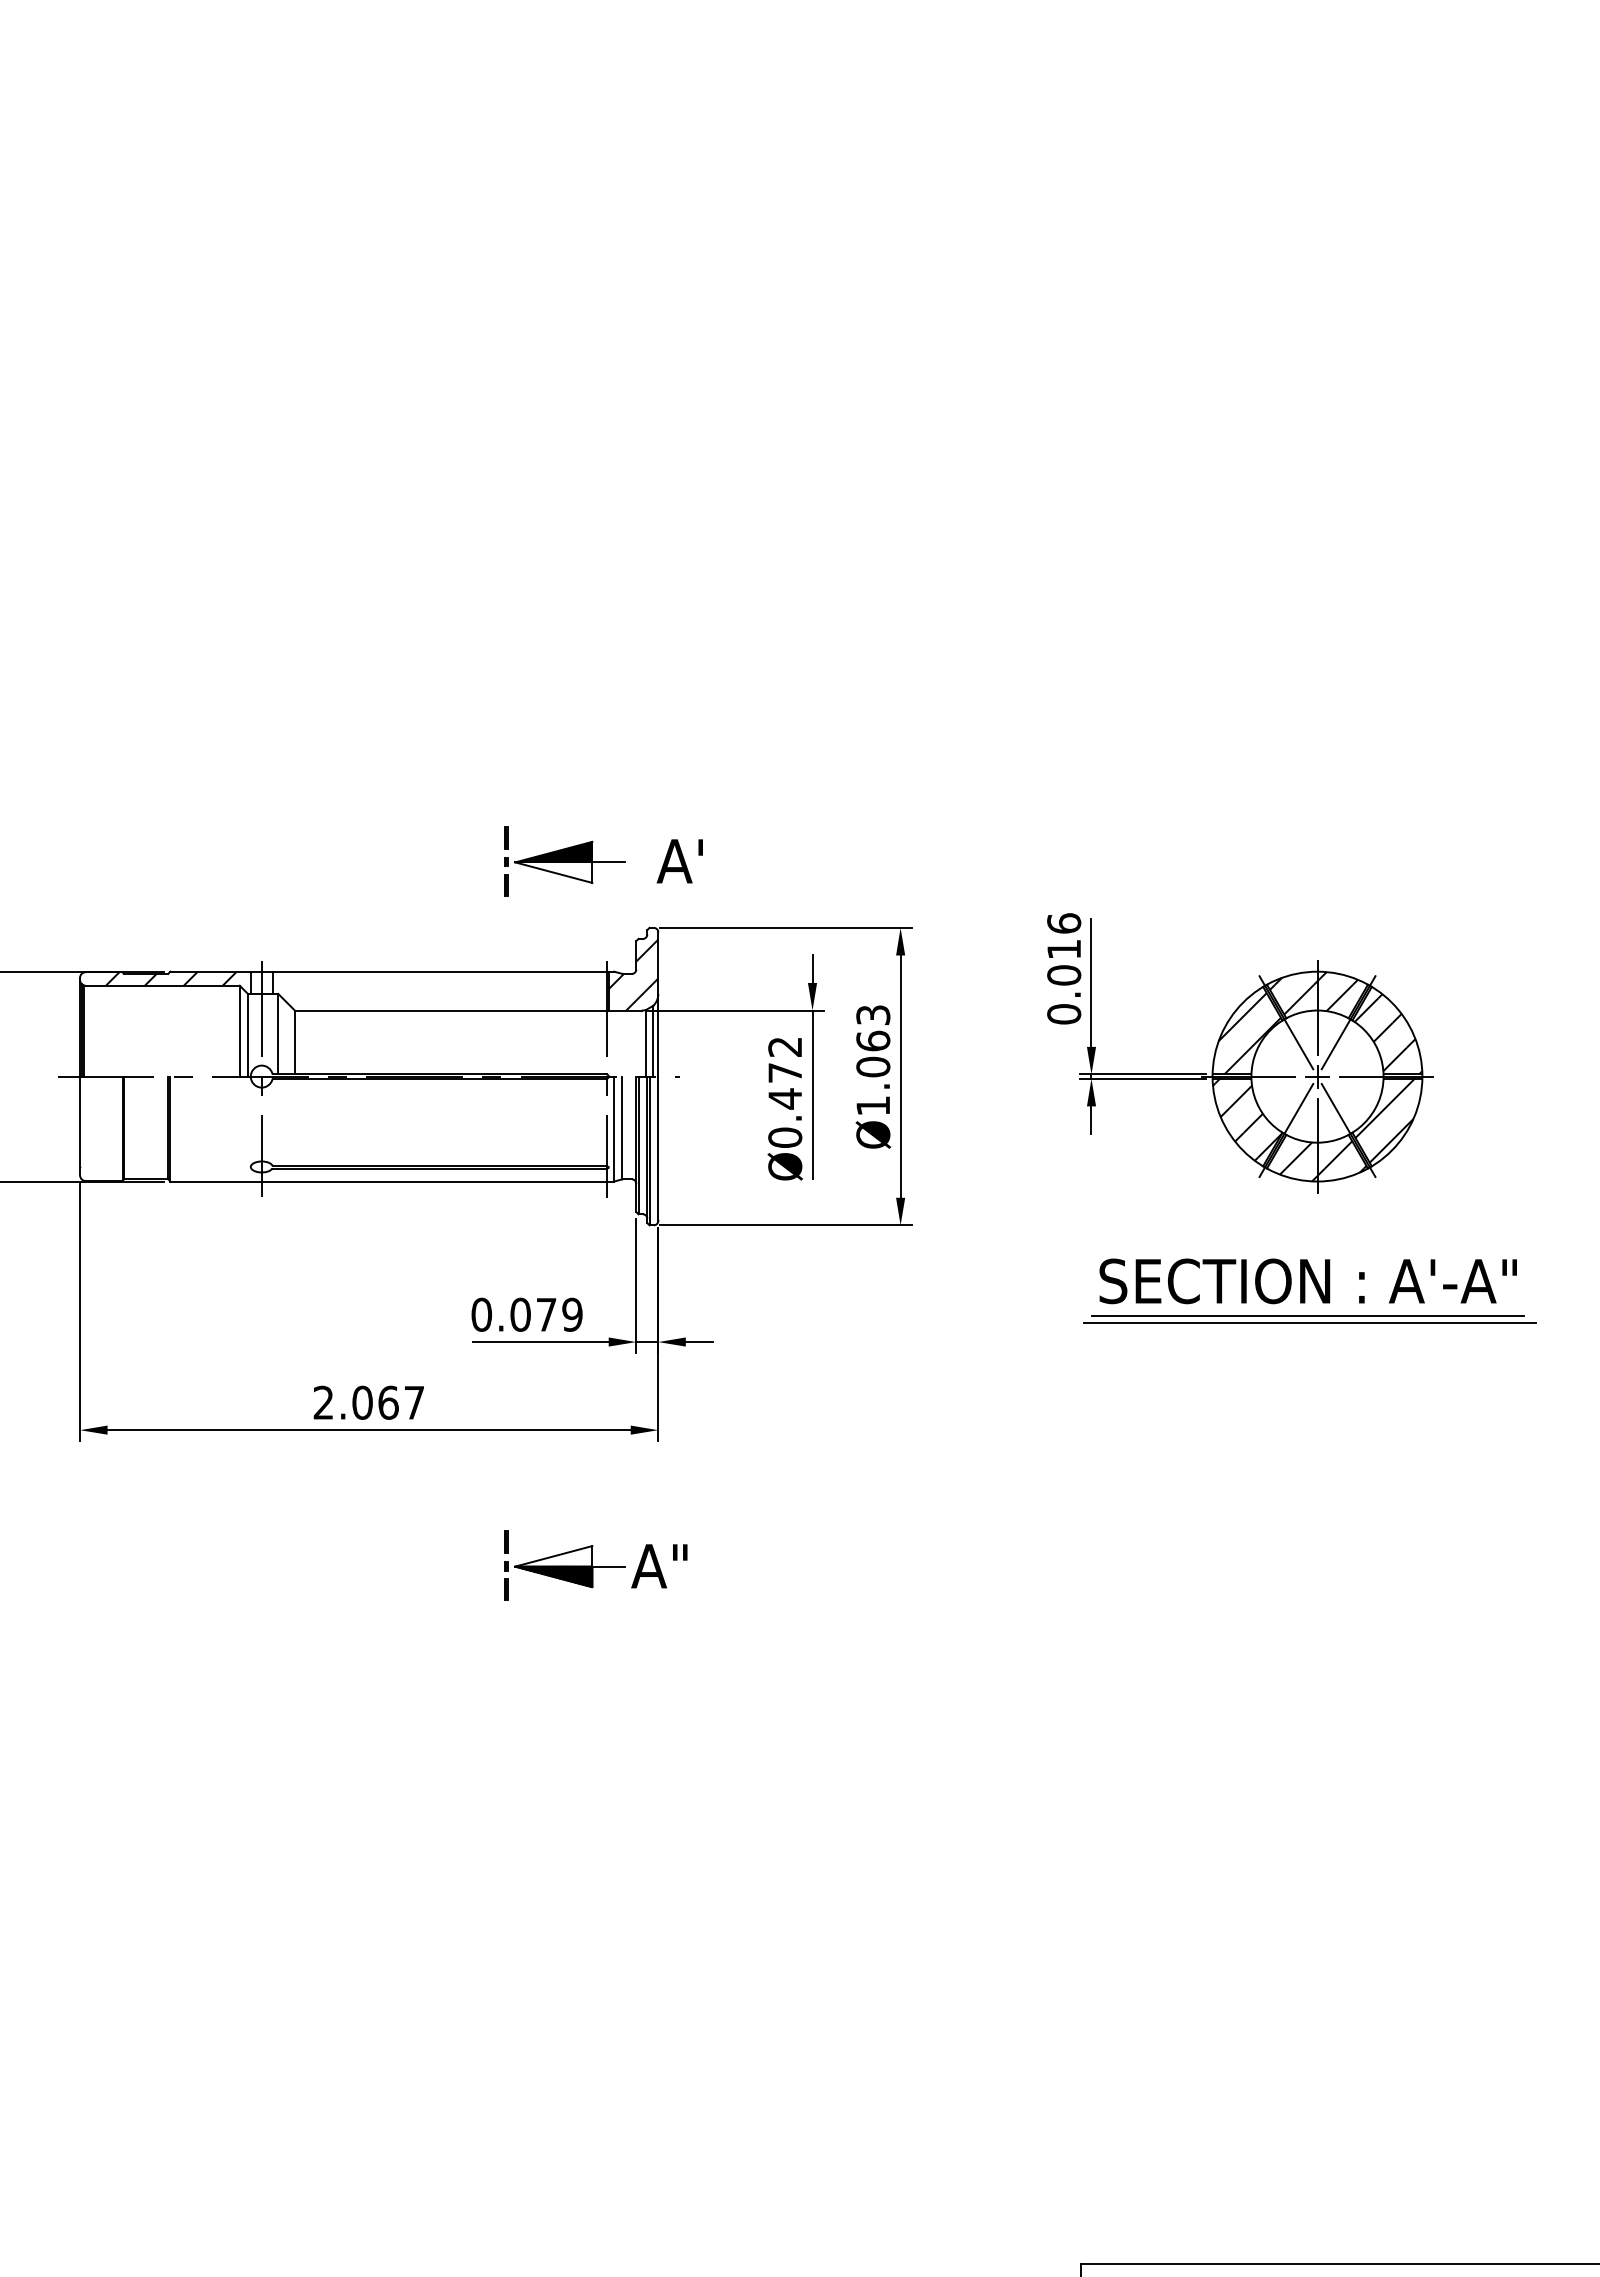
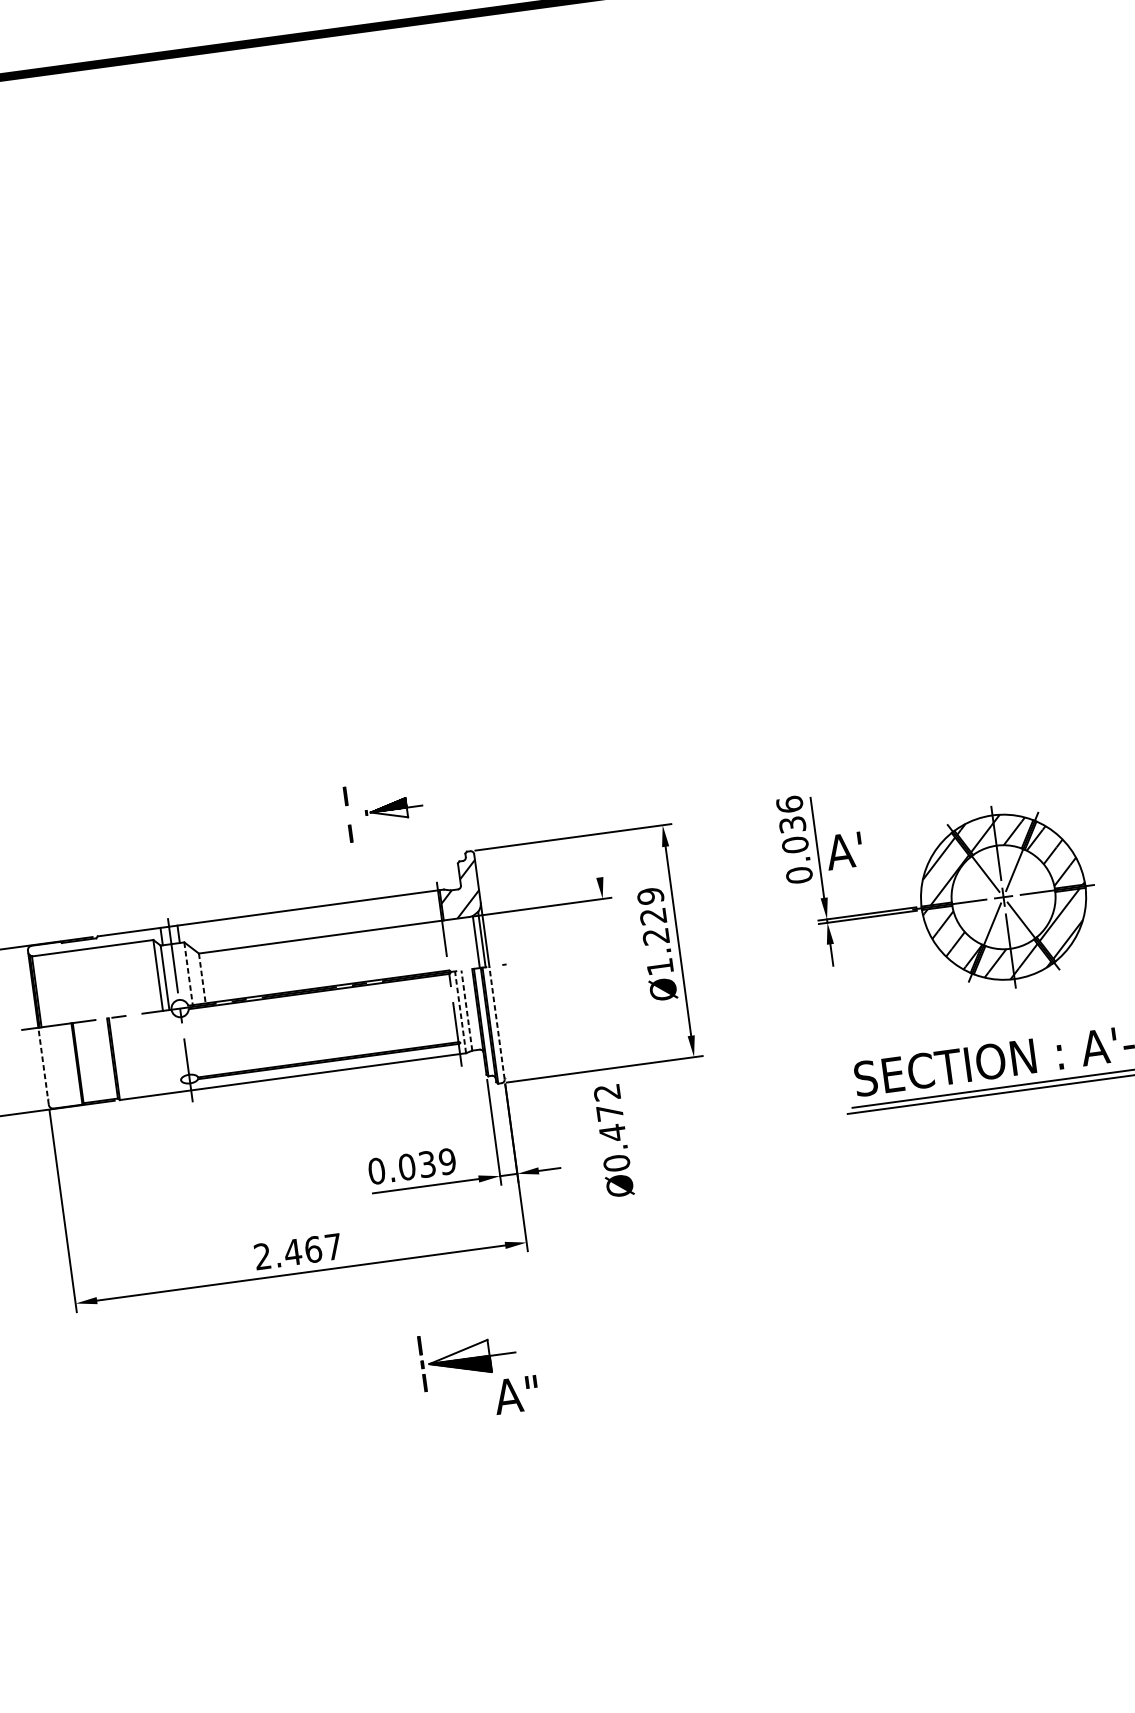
part: (564, 861) -> (393, 808), size x0.6
text: (679, 861) -> (844, 851), moved
text: (1064, 949) -> (792, 824), 0.016 -> 0.036
line: (812, 969) -> (598, 866), removed
hatch: (170, 978) -> (98, 941), removed
line: (278, 1034) -> (188, 973), solid -> dashed
text: (873, 1041) -> (653, 916), Ø1.063 -> Ø1.229
line: (294, 1042) -> (202, 978), solid -> dashed
line: (812, 1094) -> (611, 964), removed
text: (784, 1109) -> (613, 1141), moved
line: (80, 1125) -> (43, 1065), solid -> dashed
line: (622, 1127) -> (466, 1010), solid -> dashed
line: (614, 1128) -> (460, 1011), solid -> dashed
line: (658, 1148) -> (497, 1022), solid -> dashed
text: (546, 1314) -> (427, 1164), 0.079 -> 0.039
text: (362, 1402) -> (293, 1252), 2.067 -> 2.467
text: (659, 1566) -> (516, 1395), moved

